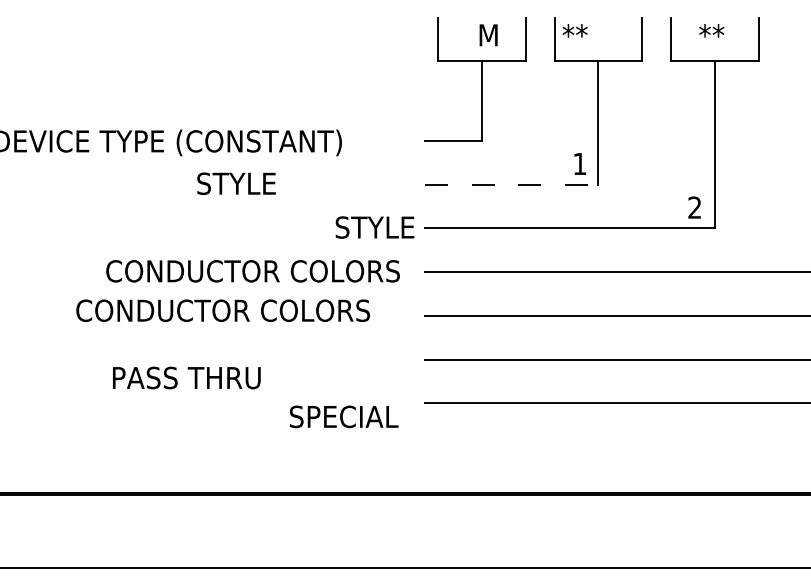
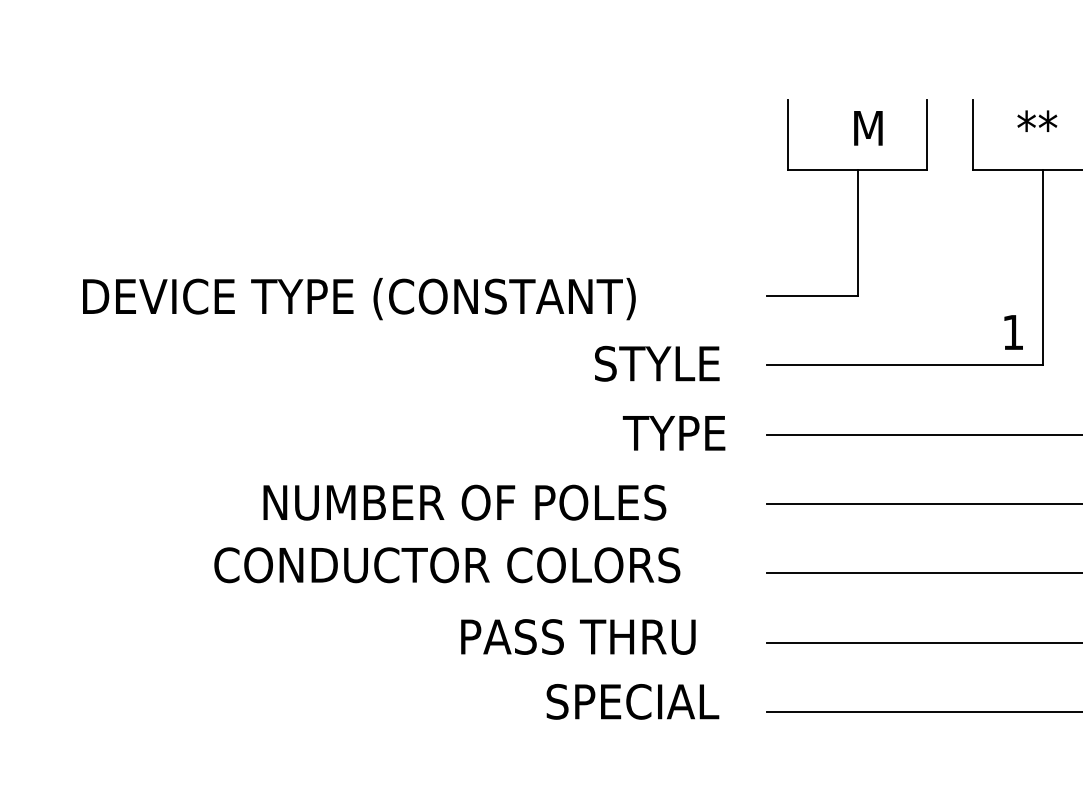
text: (574, 30) -> (1036, 120), moved
text: (236, 183) -> (657, 363), moved
line: (511, 184) -> (904, 364), dashed -> solid
text: (373, 227) -> (685, 433), STYLE -> TYPE
text: (252, 271) -> (493, 502), CONDUCTOR COLORS -> NUMBER OF POLES
text: (186, 377) -> (577, 636), moved
text: (343, 416) -> (631, 701), moved

